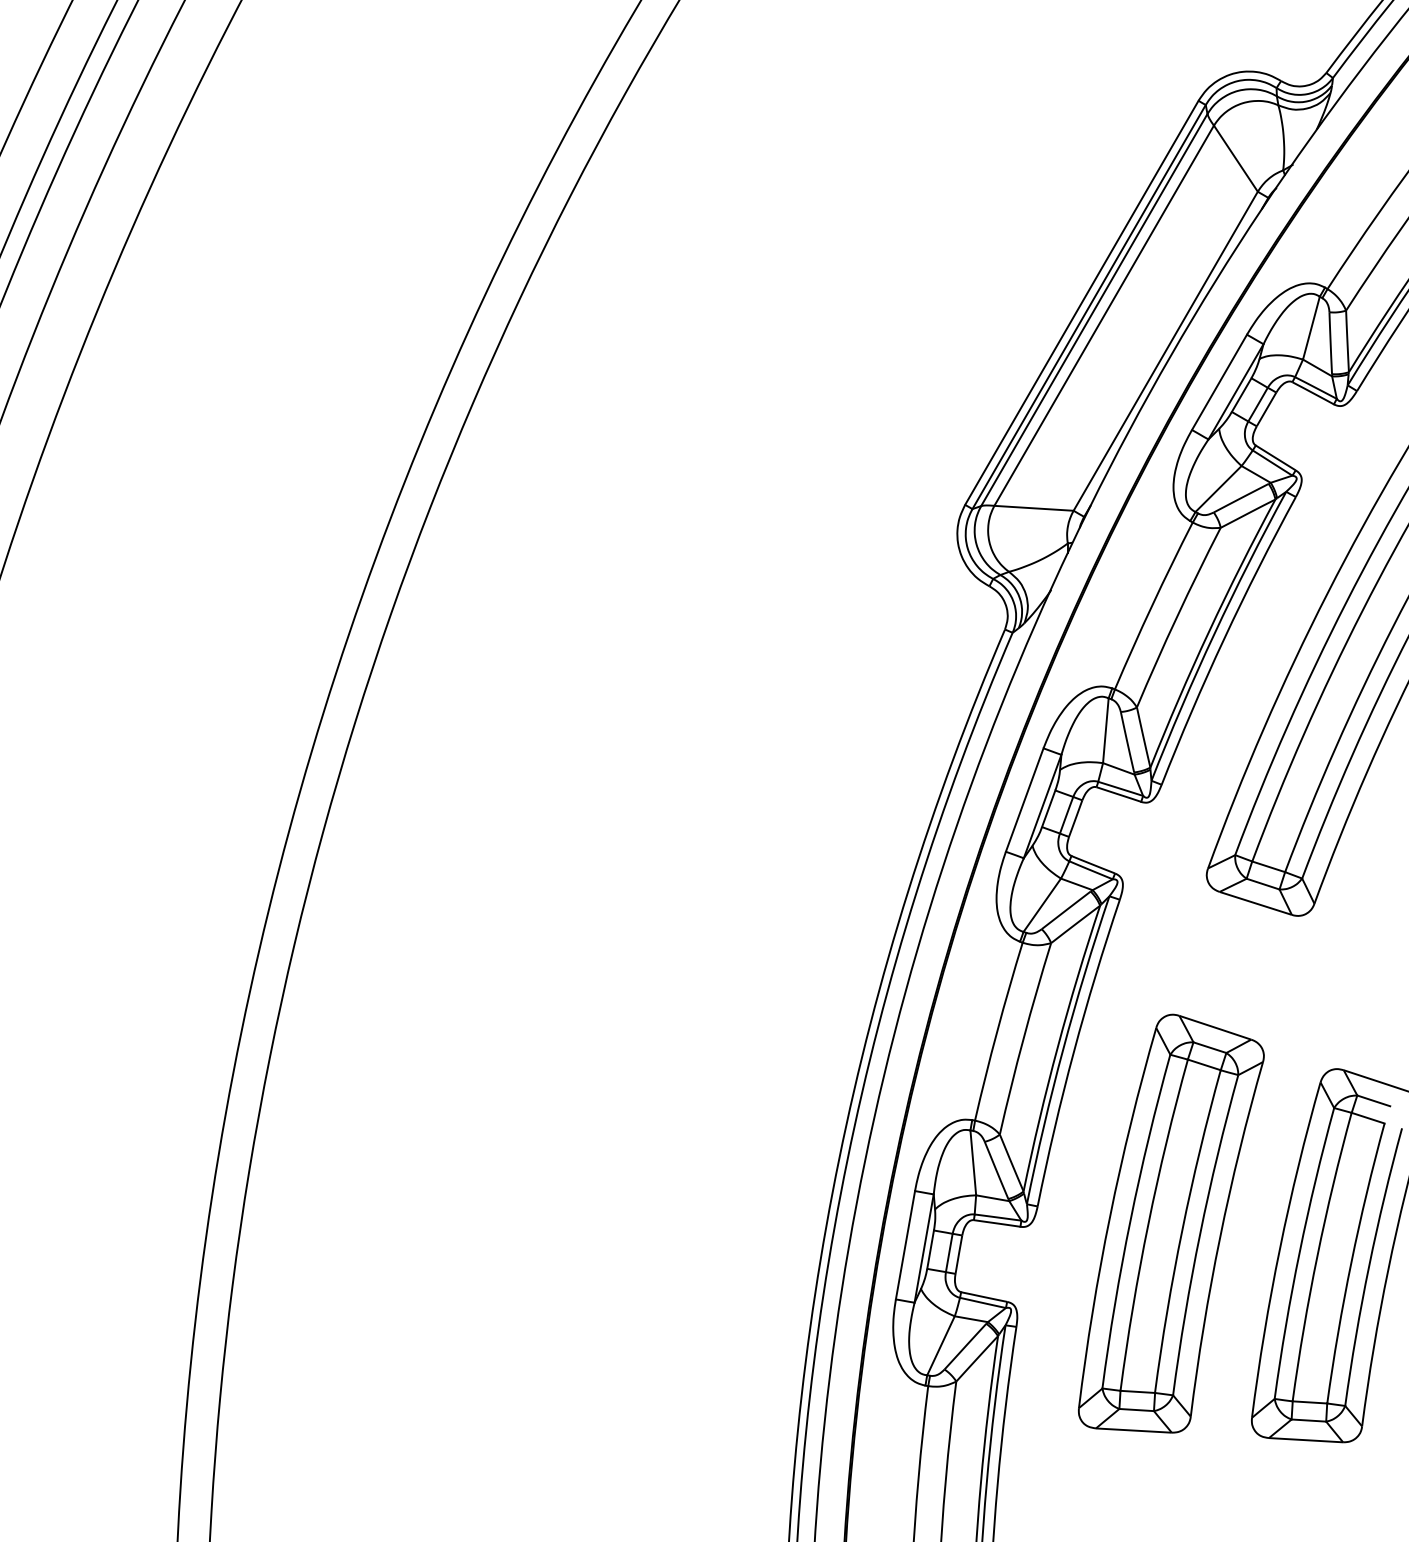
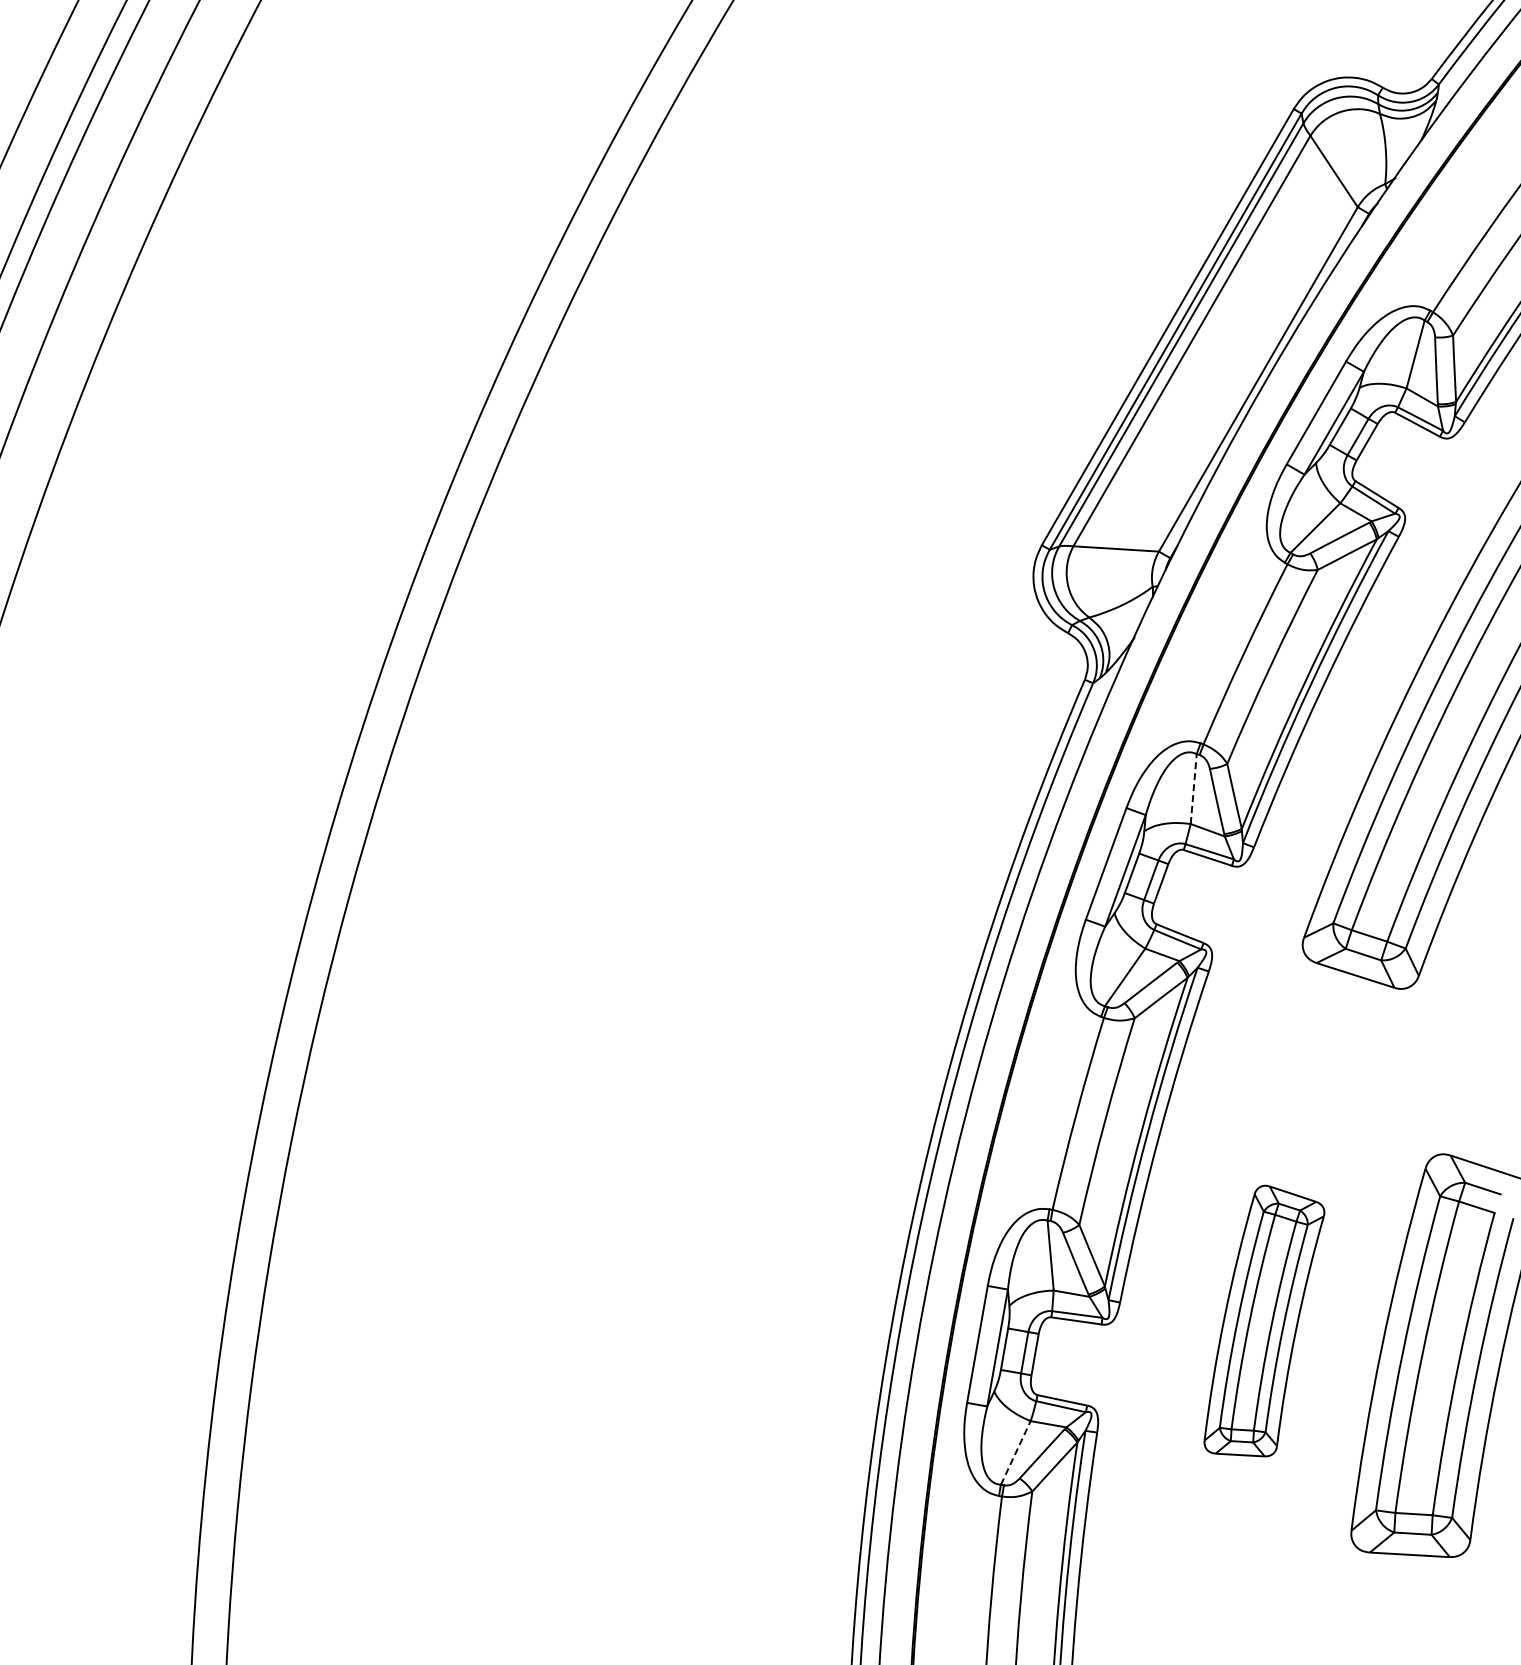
line: (1105, 730) -> (1193, 788), solid -> dashed
part: (1171, 1223) -> (1264, 1320), size x0.6
line: (941, 1345) -> (1016, 1452), solid -> dashed

